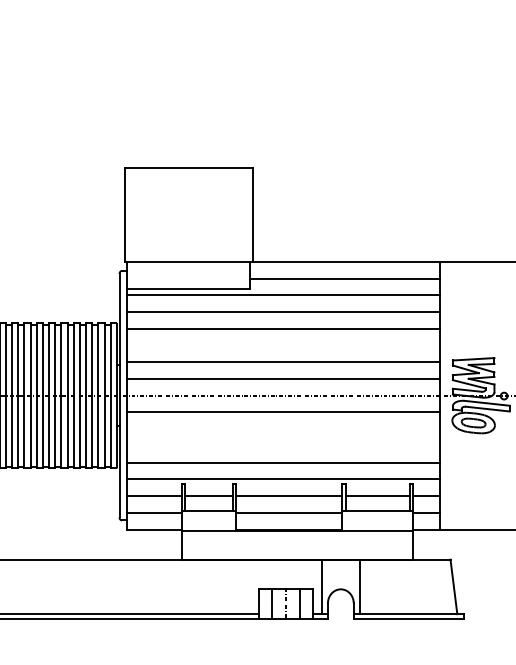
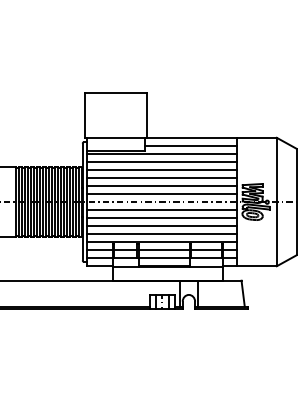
line: (283, 344) -> (161, 177), added
line: (283, 430) -> (161, 218), added
line: (283, 446) -> (161, 226), added

